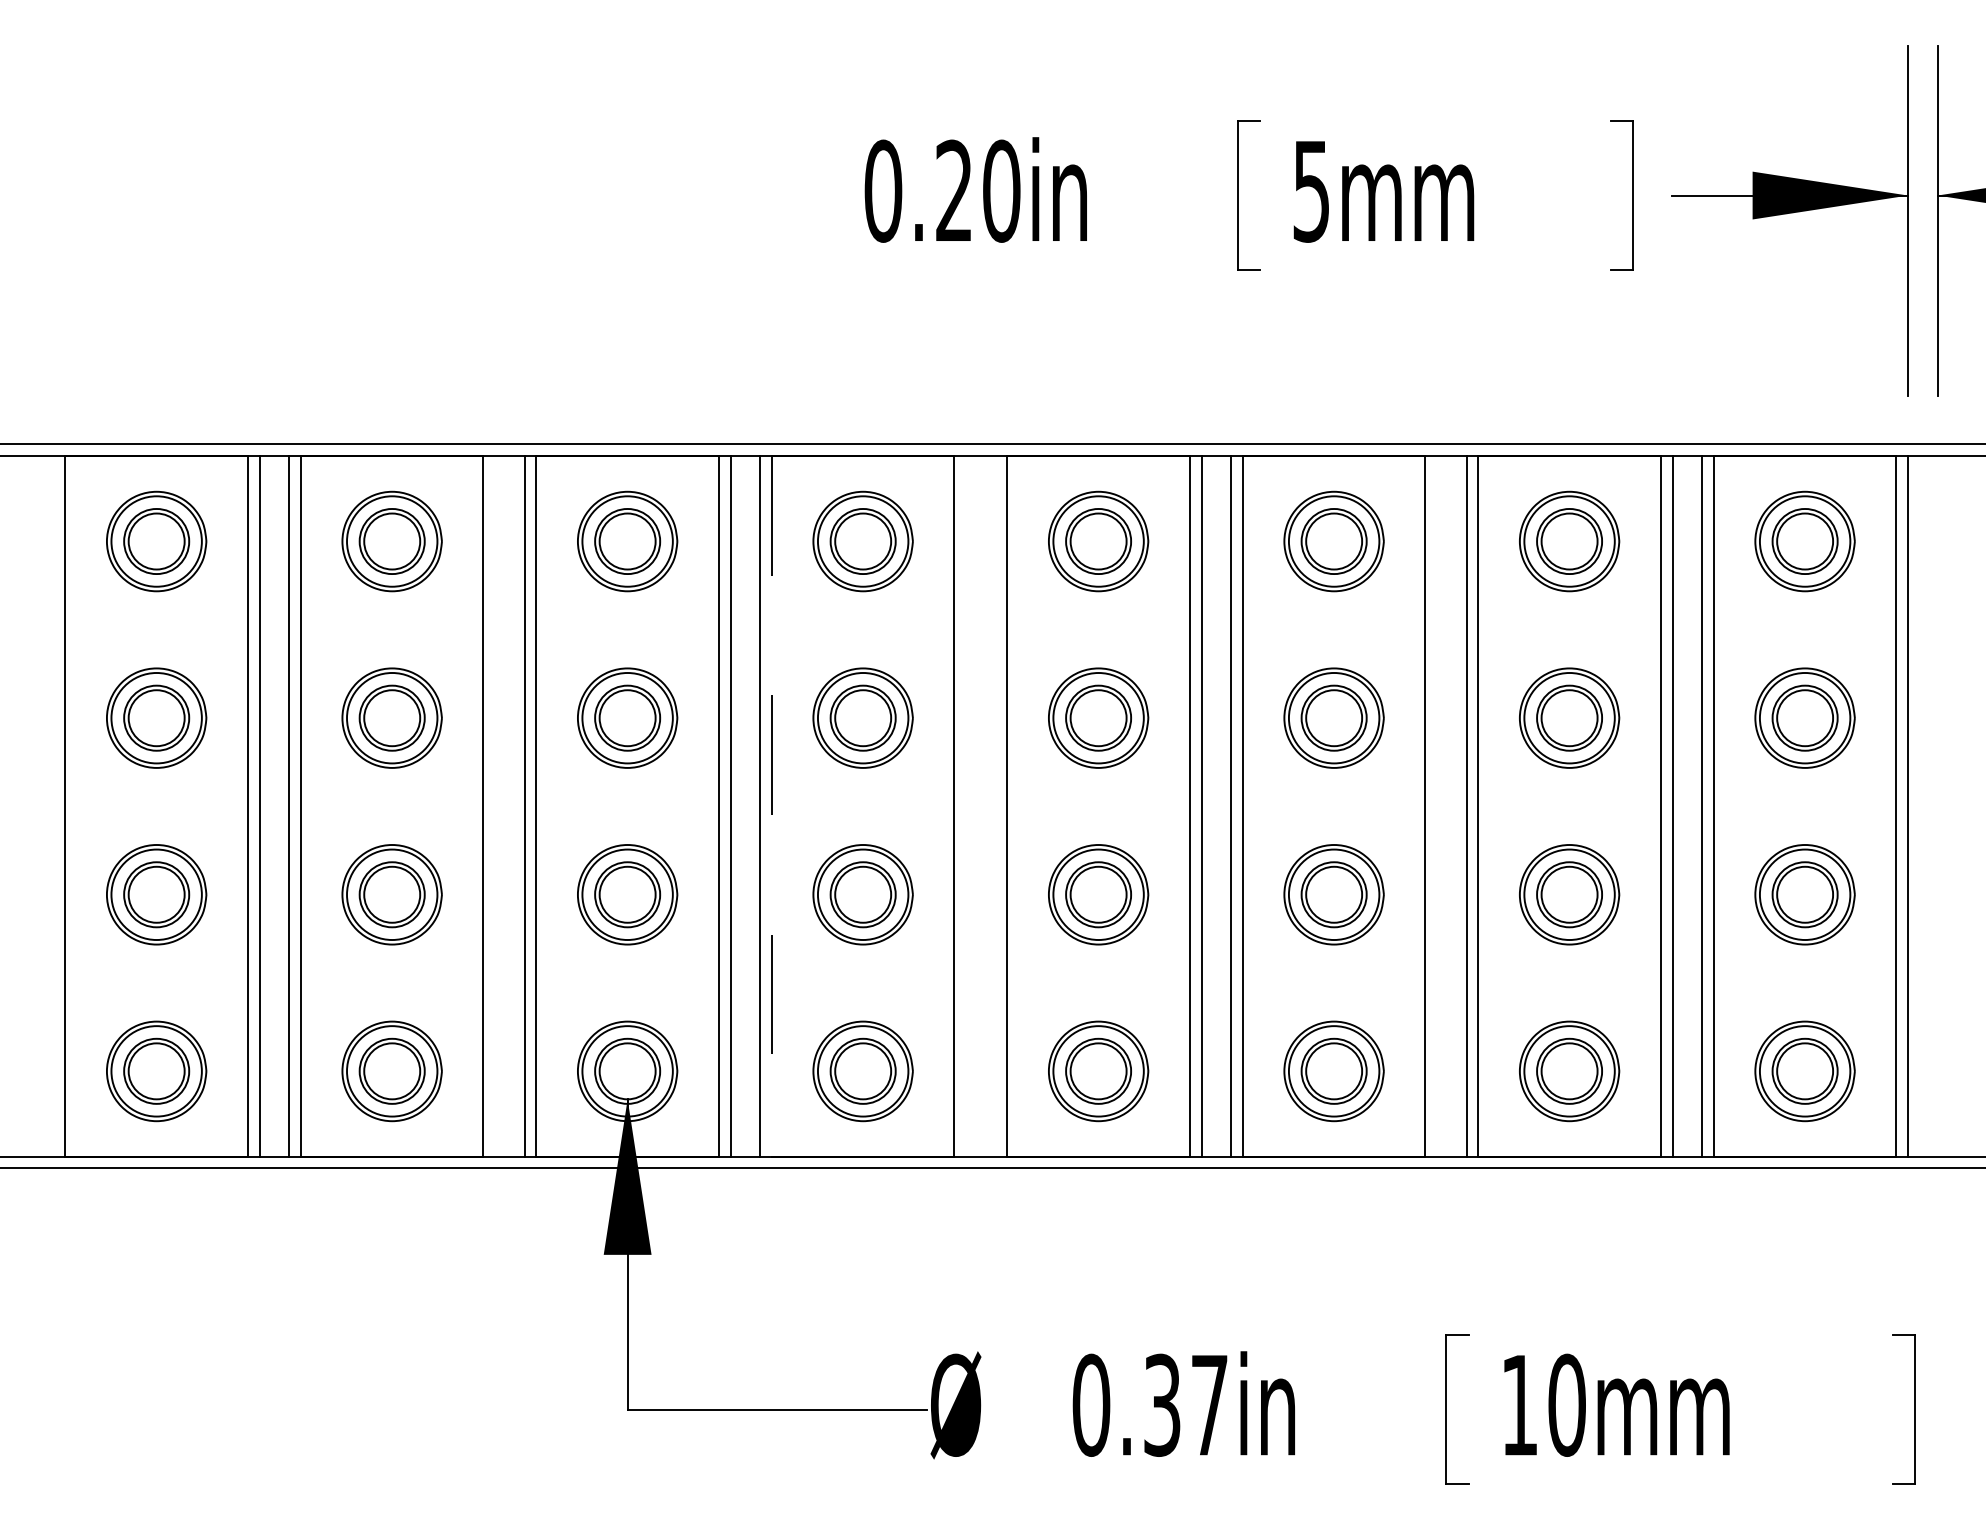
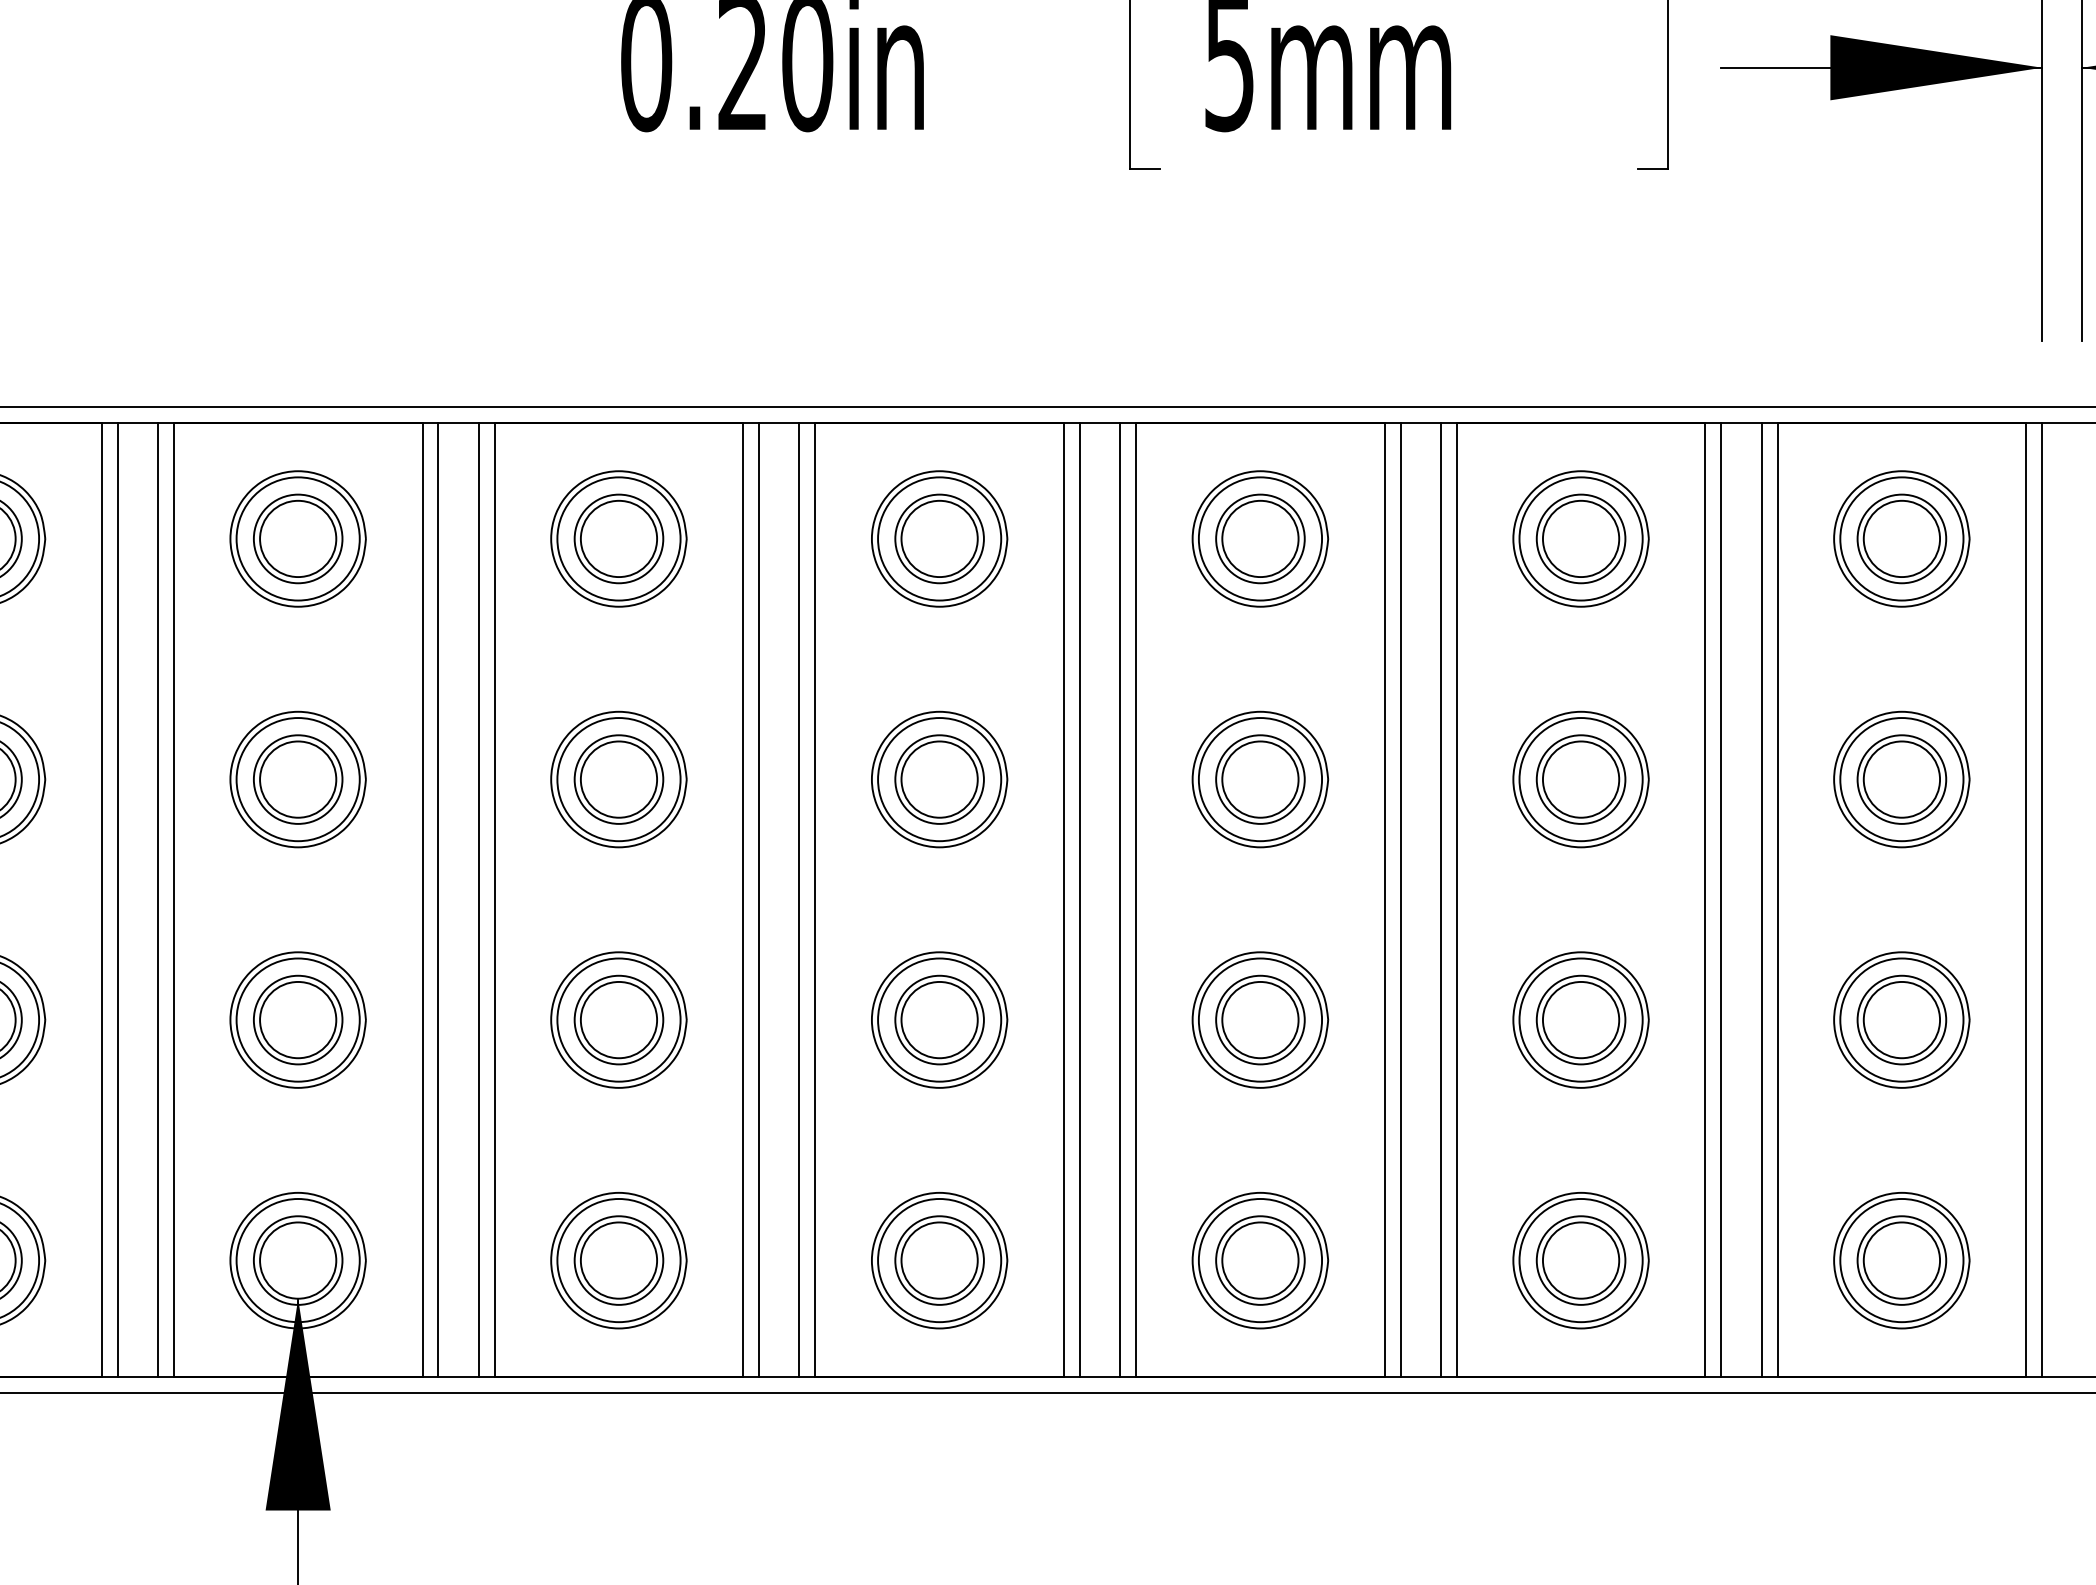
line: (495, 806) -> (118, 899), added
line: (966, 806) -> (759, 899), added
line: (995, 806) -> (799, 899), added
line: (1437, 806) -> (1401, 899), added
line: (771, 807) -> (494, 901), dashed -> solid

